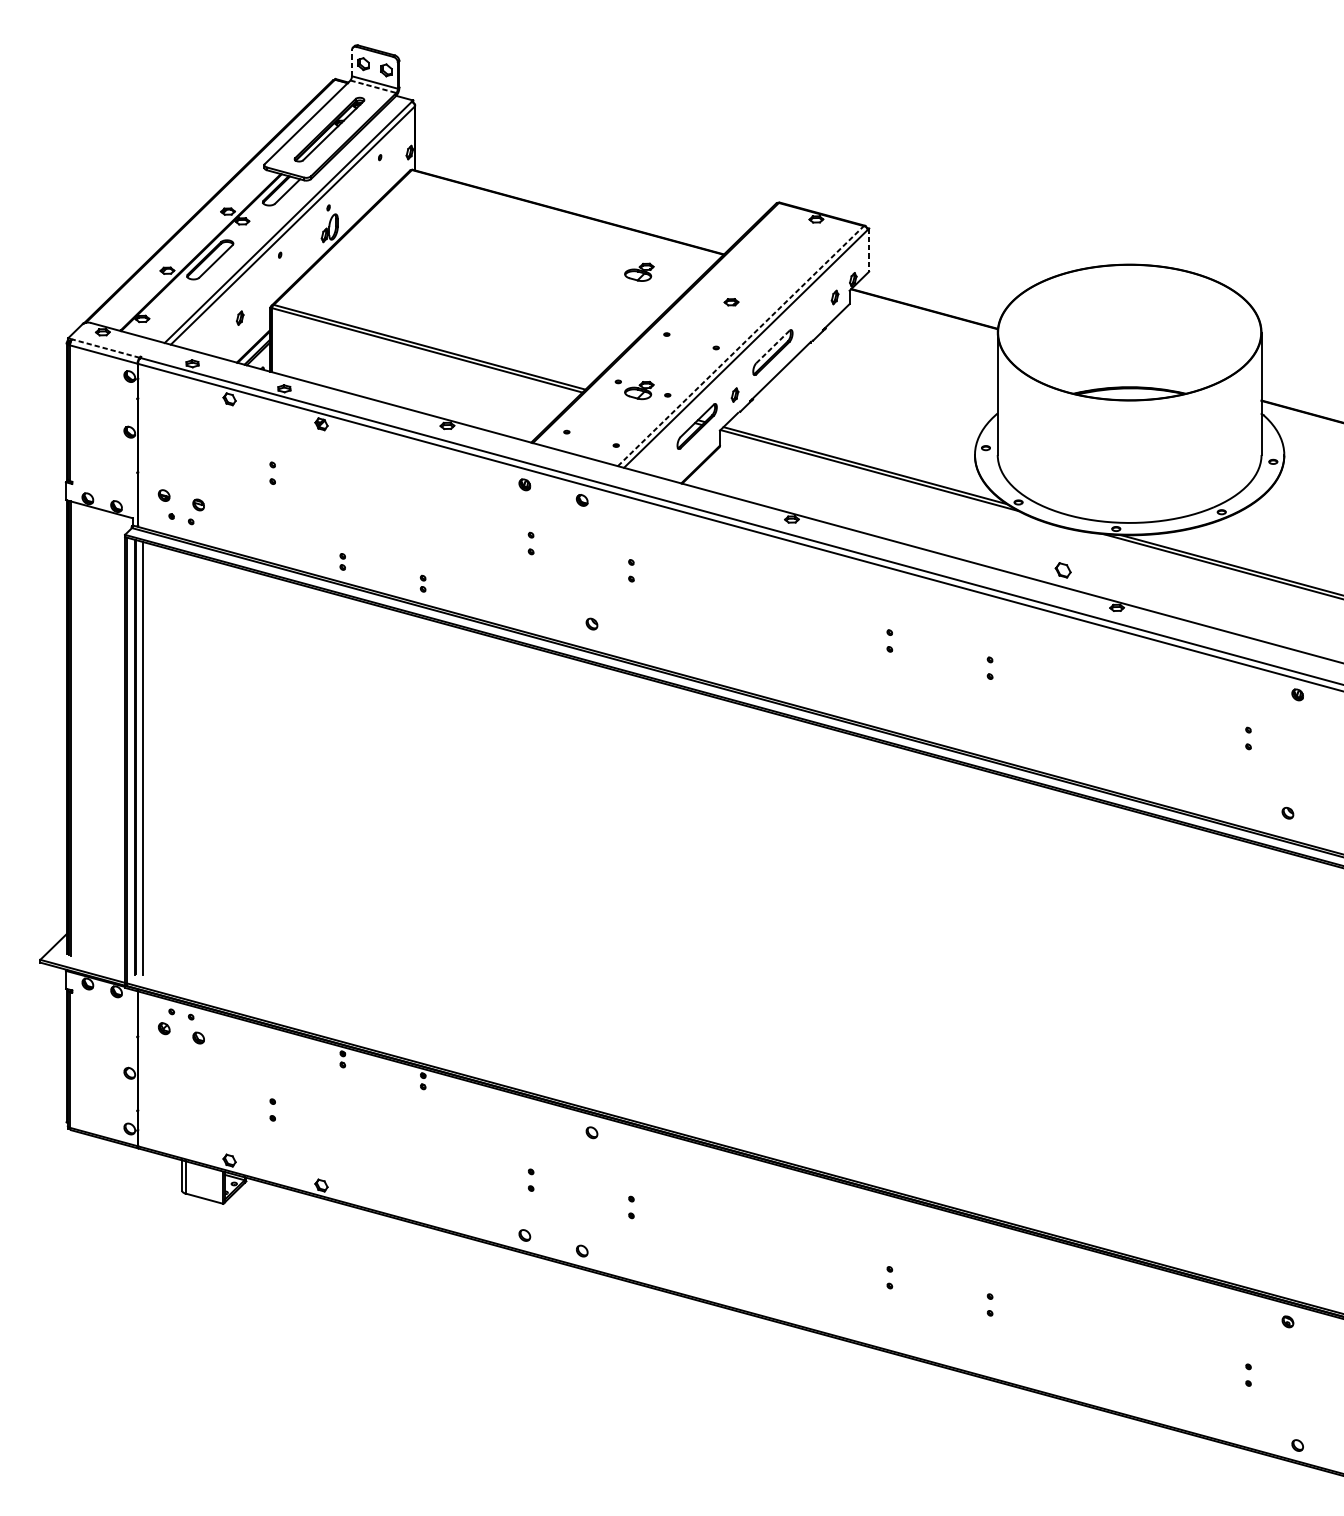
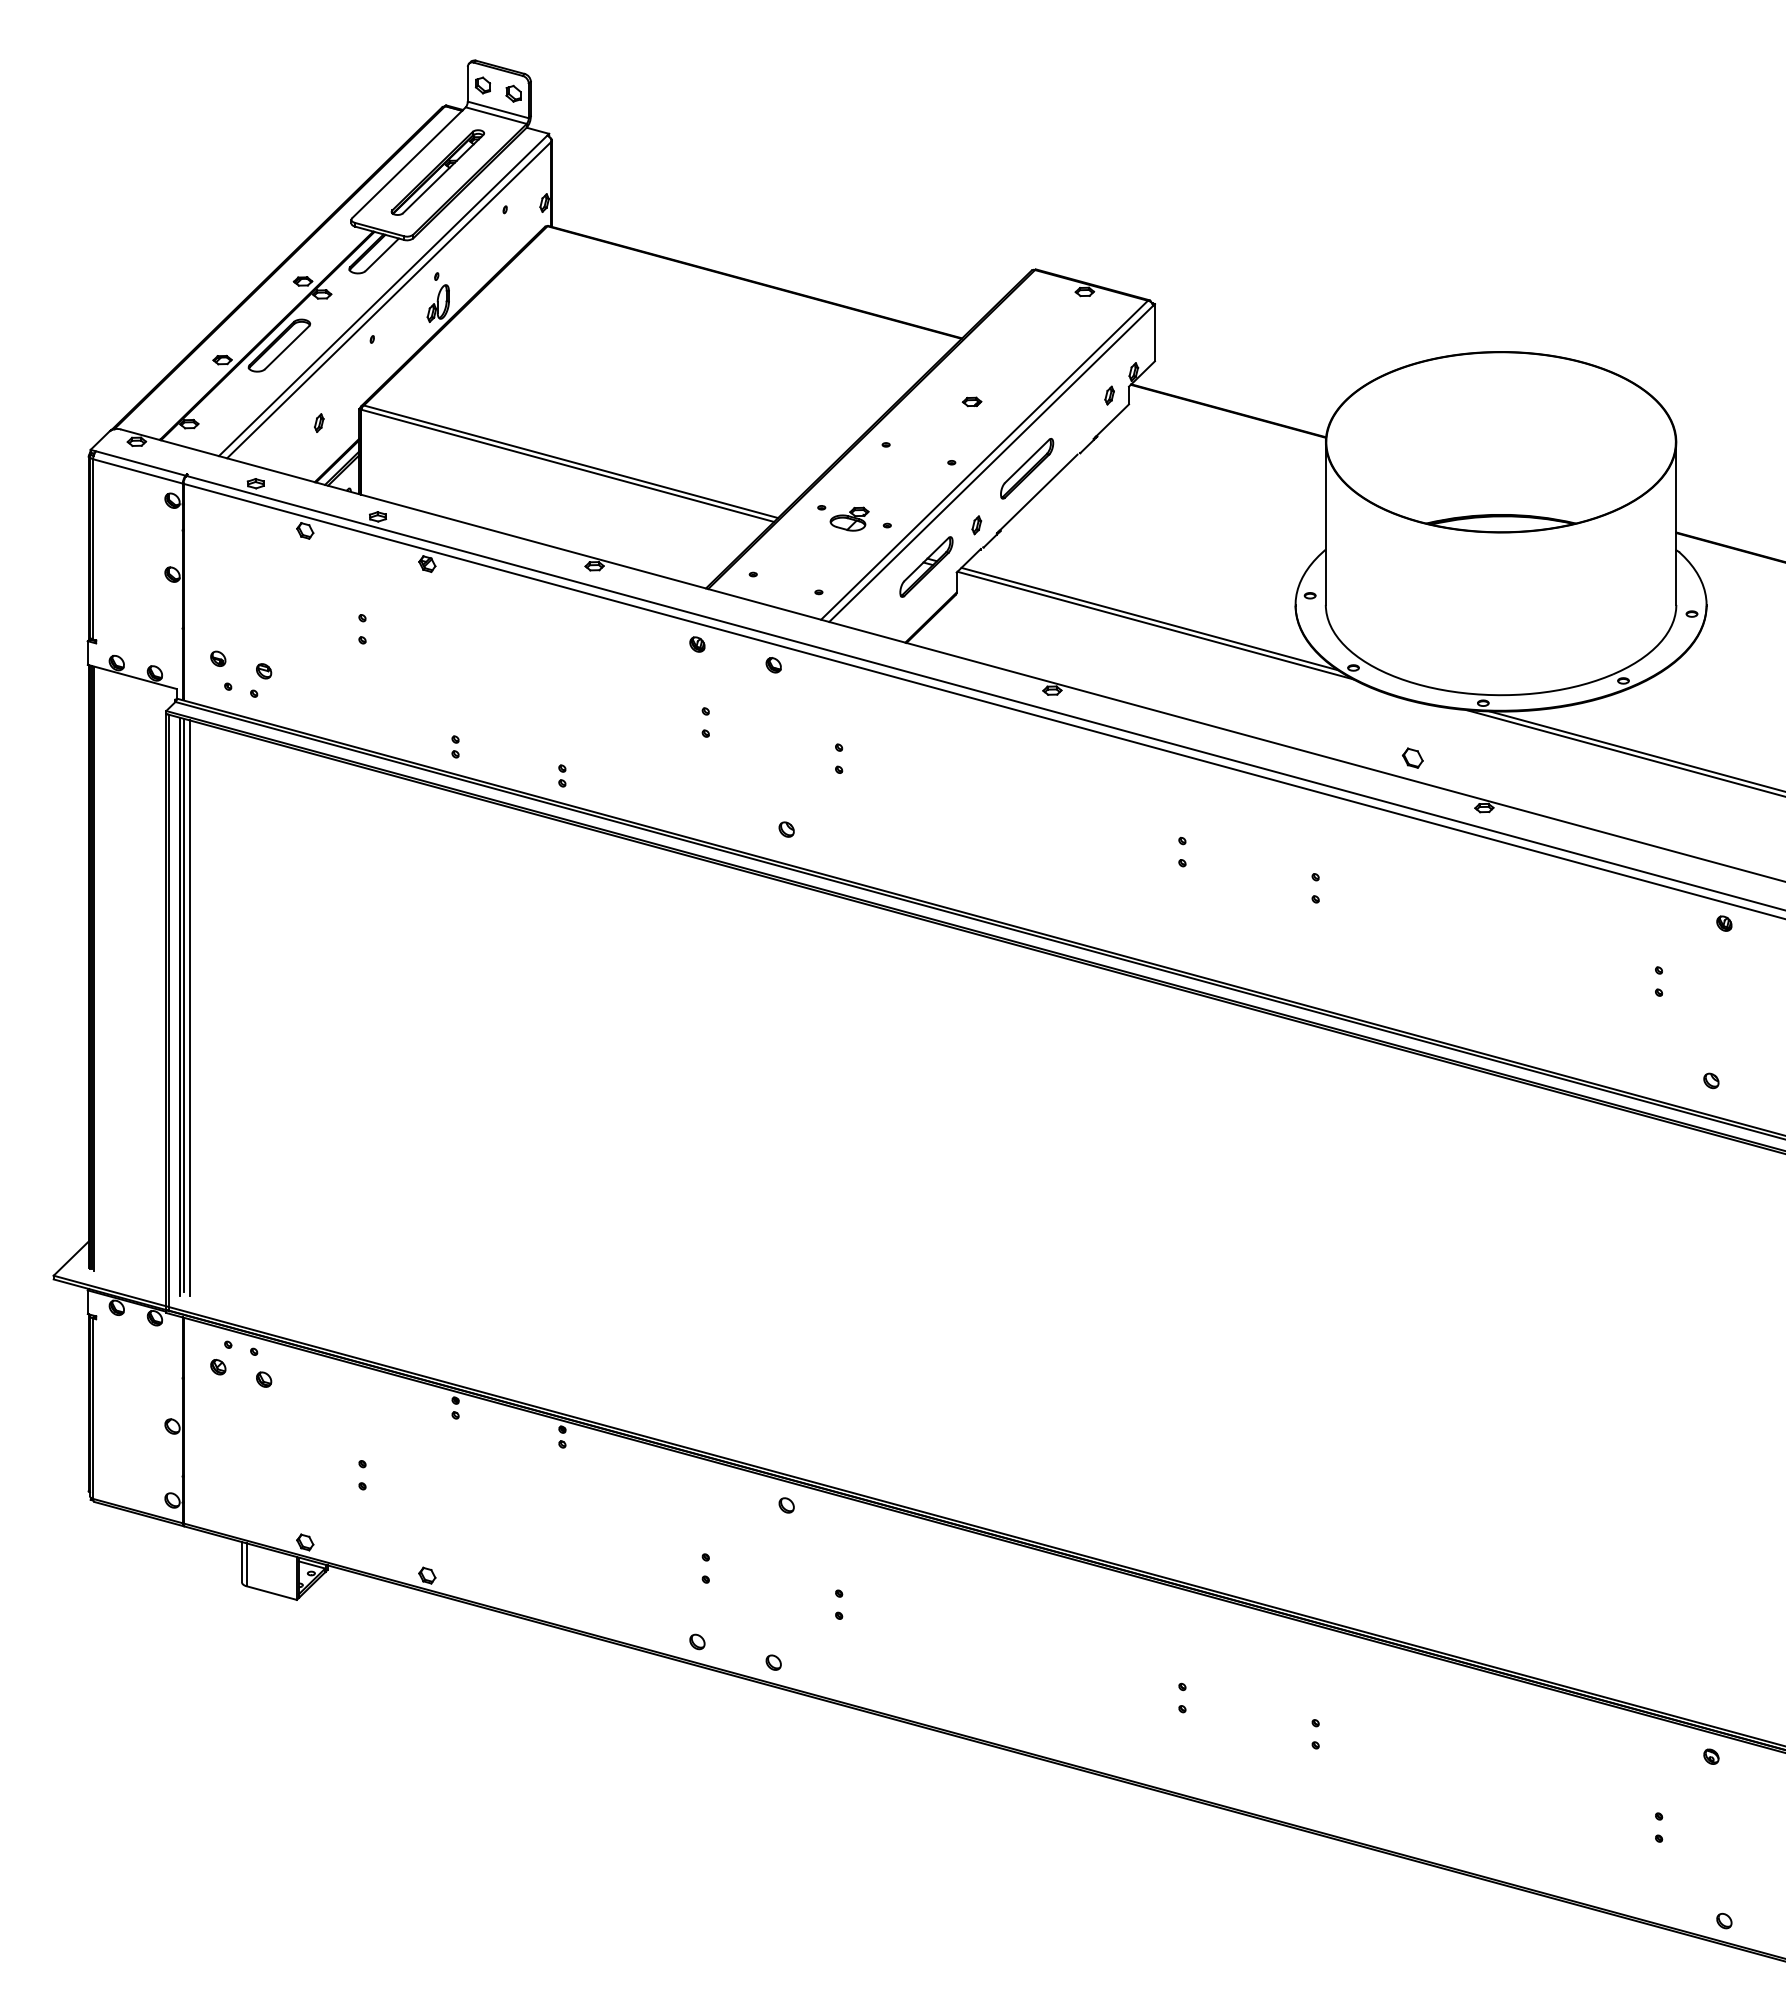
line: (351, 62) -> (467, 83), dashed -> solid
line: (373, 86) -> (496, 115), dashed -> solid
line: (868, 249) -> (1154, 332), dashed -> solid
part: (639, 271) -> (849, 361), removed
line: (740, 345) -> (984, 459), dashed -> solid
line: (773, 347) -> (1027, 461), dashed -> solid
line: (105, 348) -> (140, 463), dashed -> solid
line: (138, 756) -> (183, 1005), added

